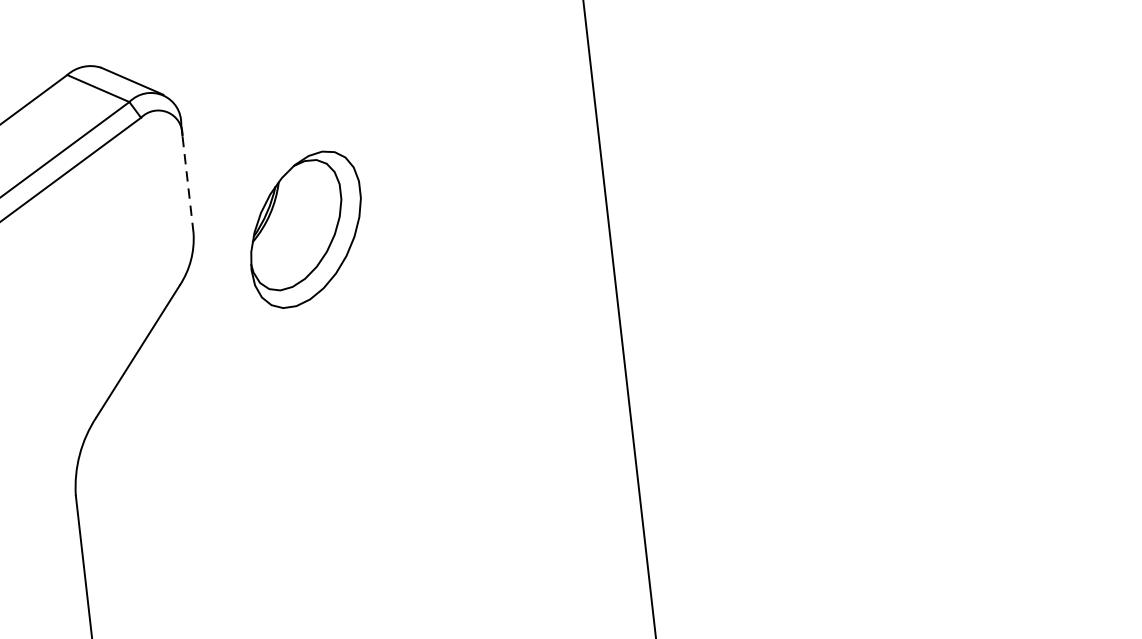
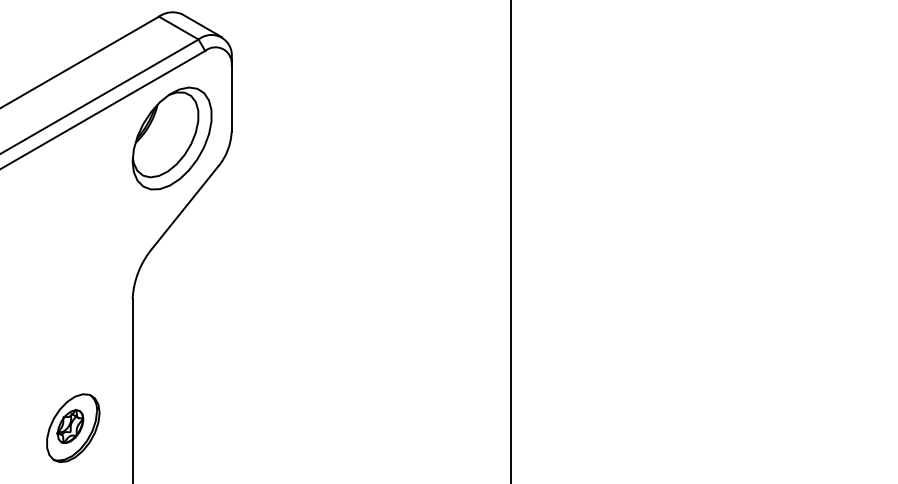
line: (187, 183) -> (231, 98), dashed -> solid
part: (304, 229) -> (171, 138), moved

